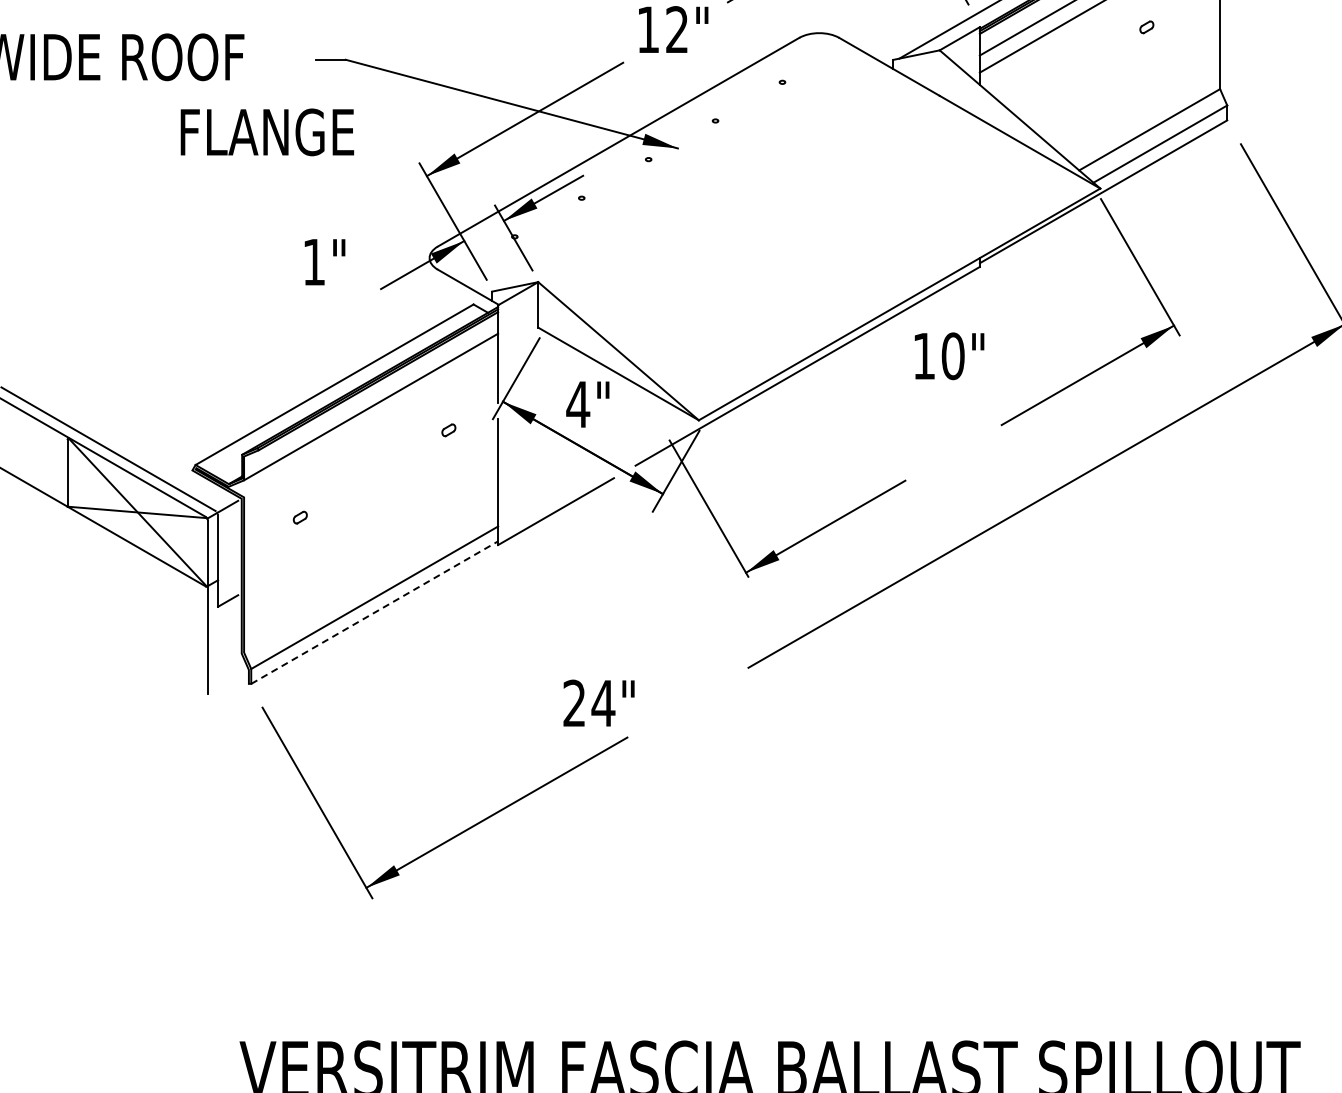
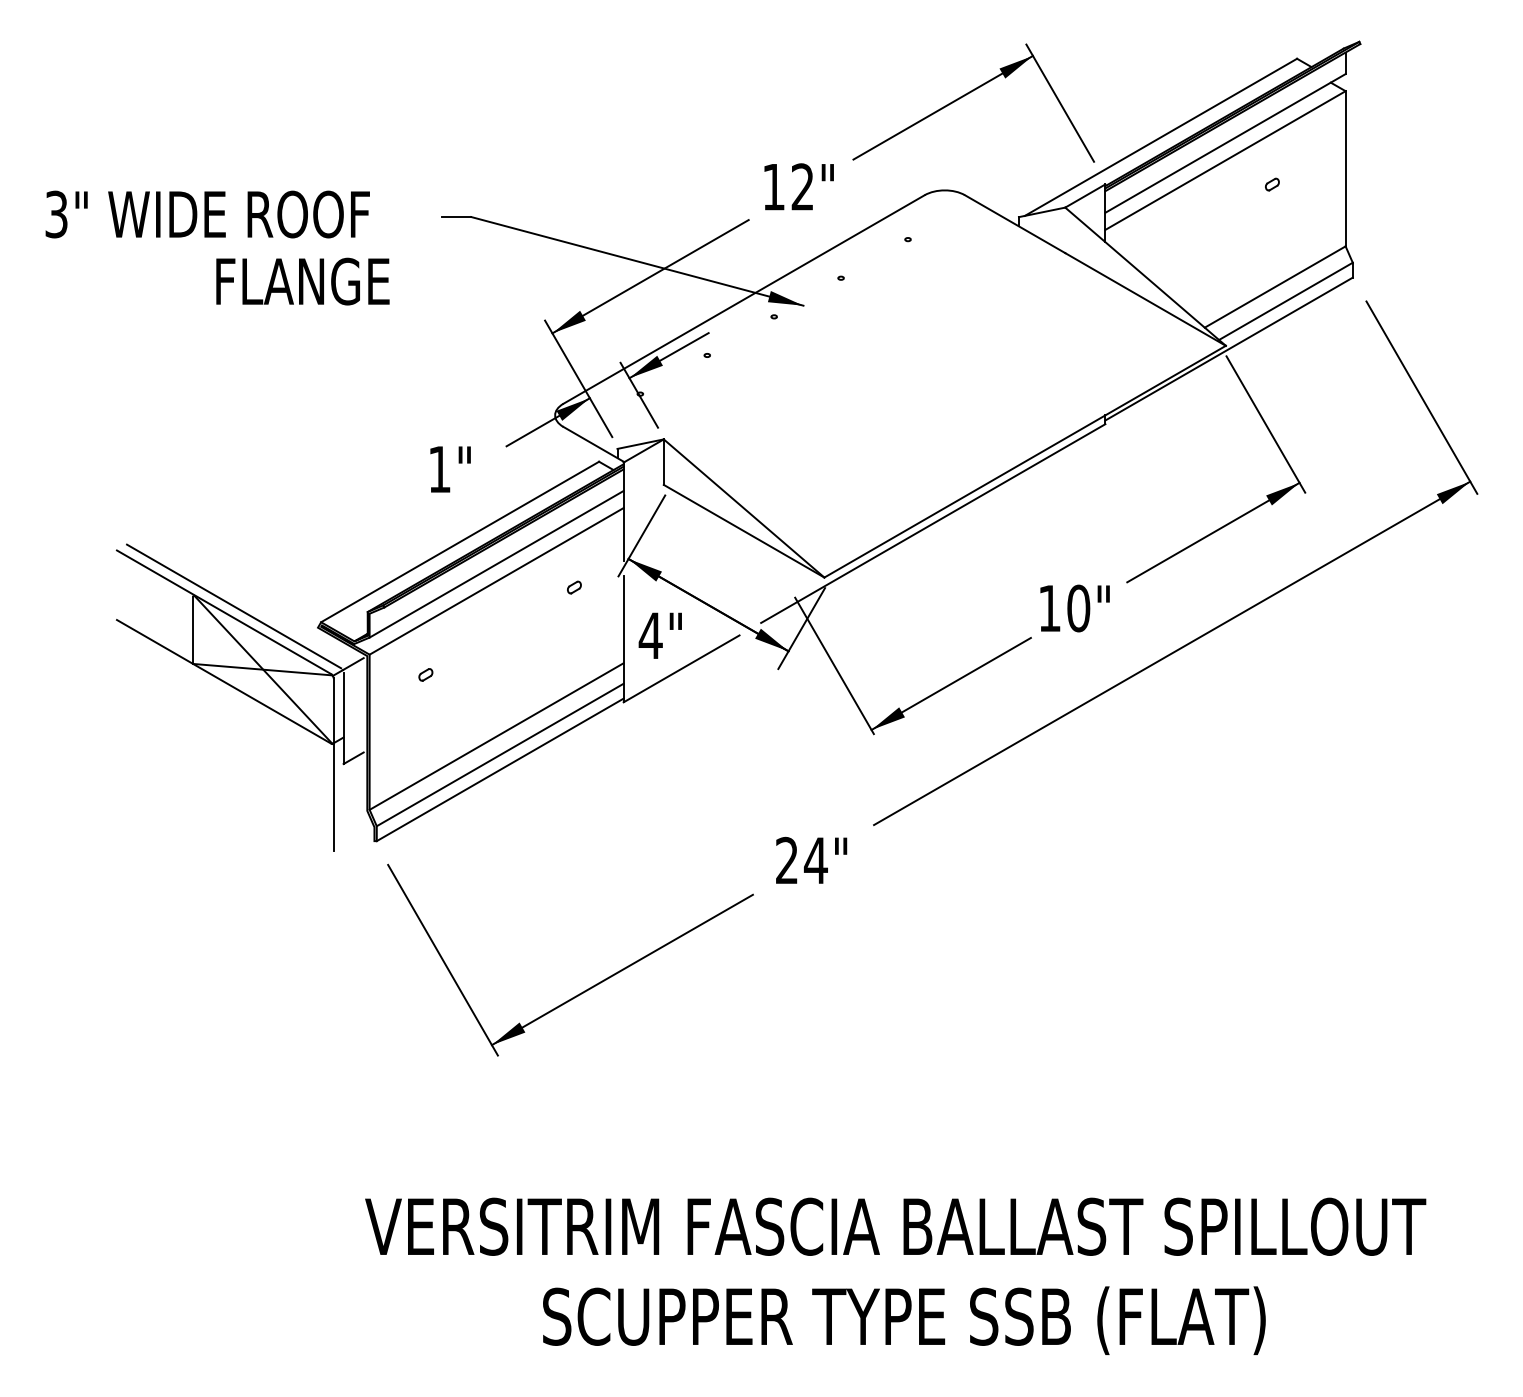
text: (266, 132) -> (302, 281), moved
text: (324, 262) -> (450, 469), moved
text: (948, 356) -> (1074, 608), moved
text: (586, 404) -> (659, 635), moved
line: (370, 424) -> (496, 581), added
line: (370, 579) -> (496, 736), added
line: (374, 612) -> (500, 769), dashed -> solid
text: (598, 702) -> (811, 859), moved

